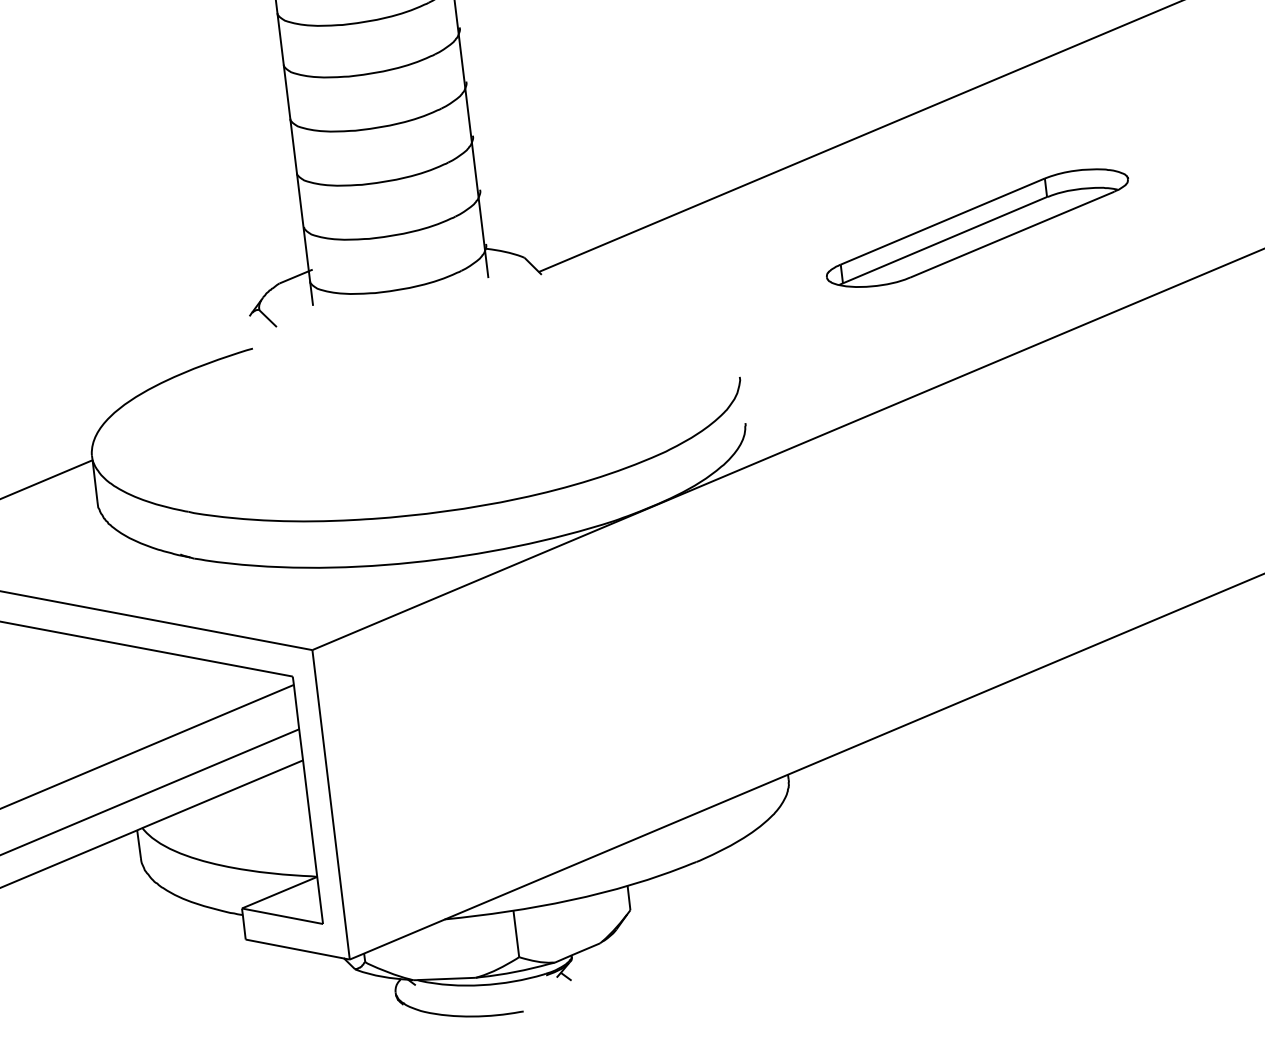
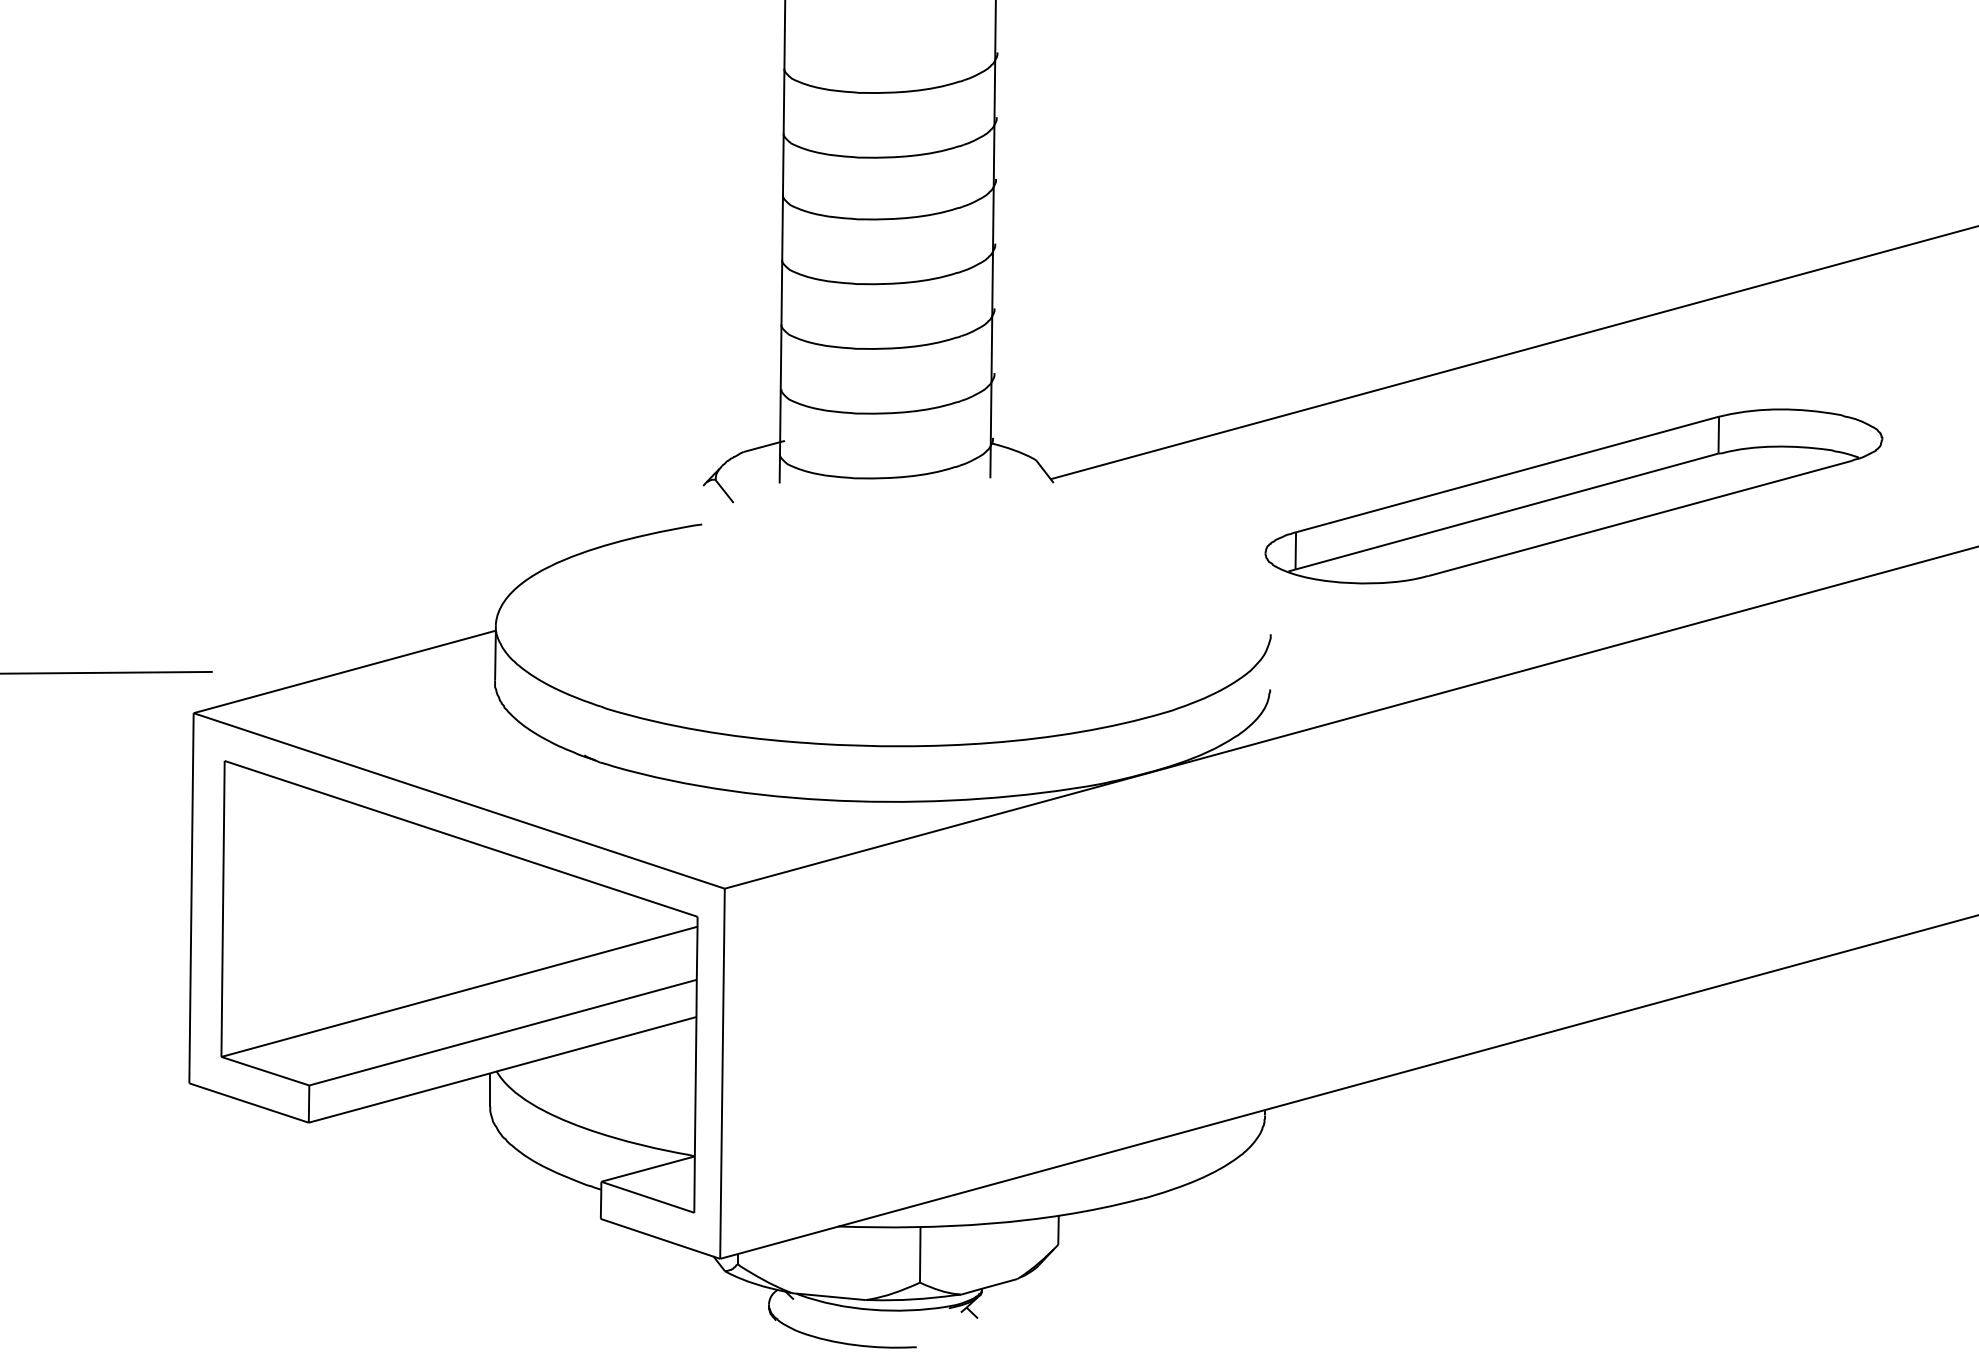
part: (977, 228) -> (1573, 496), size x1.67

